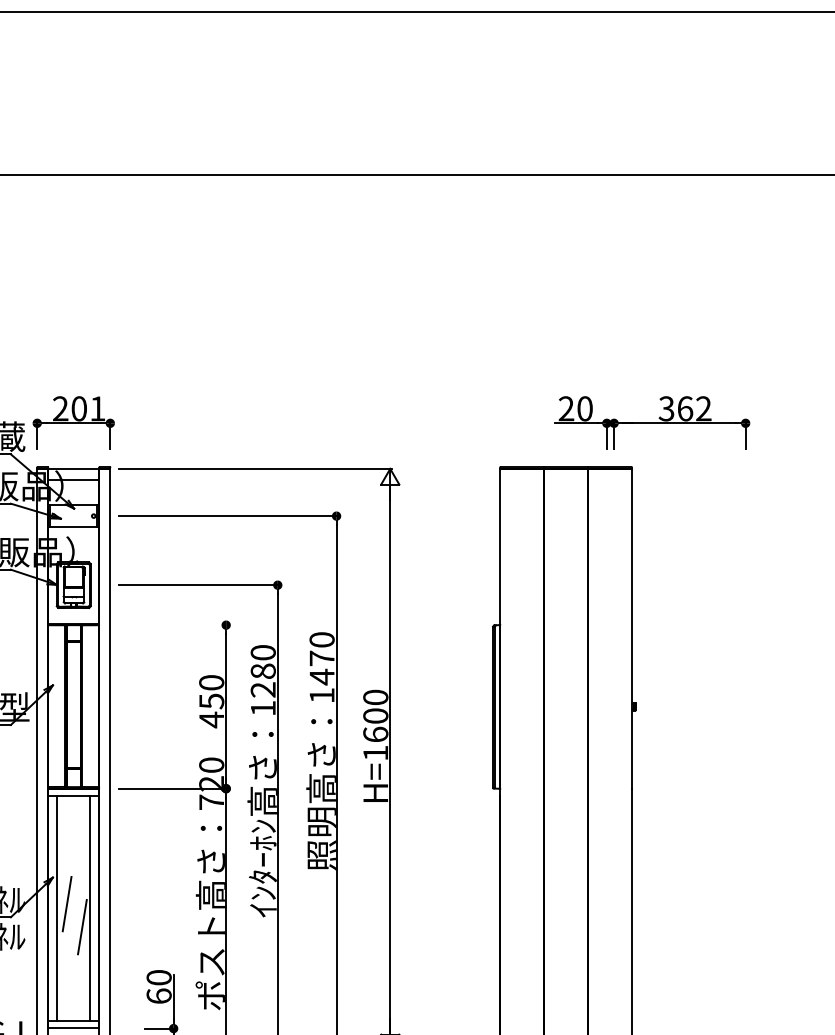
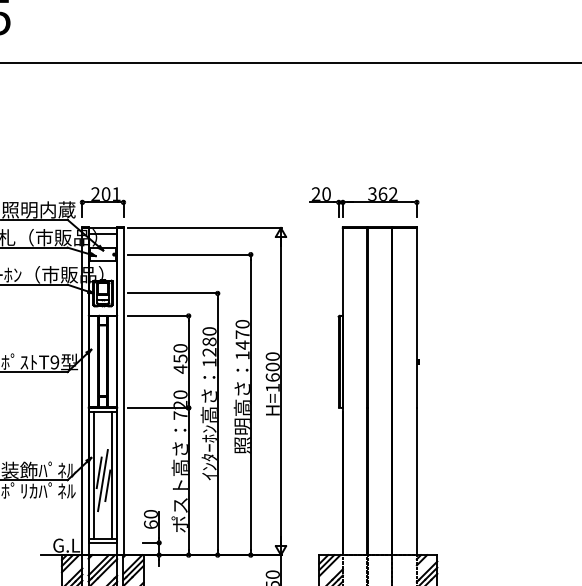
part: (652, 423) -> (364, 202), moved
line: (172, 624) -> (158, 315), added
line: (72, 917) -> (102, 480), added

